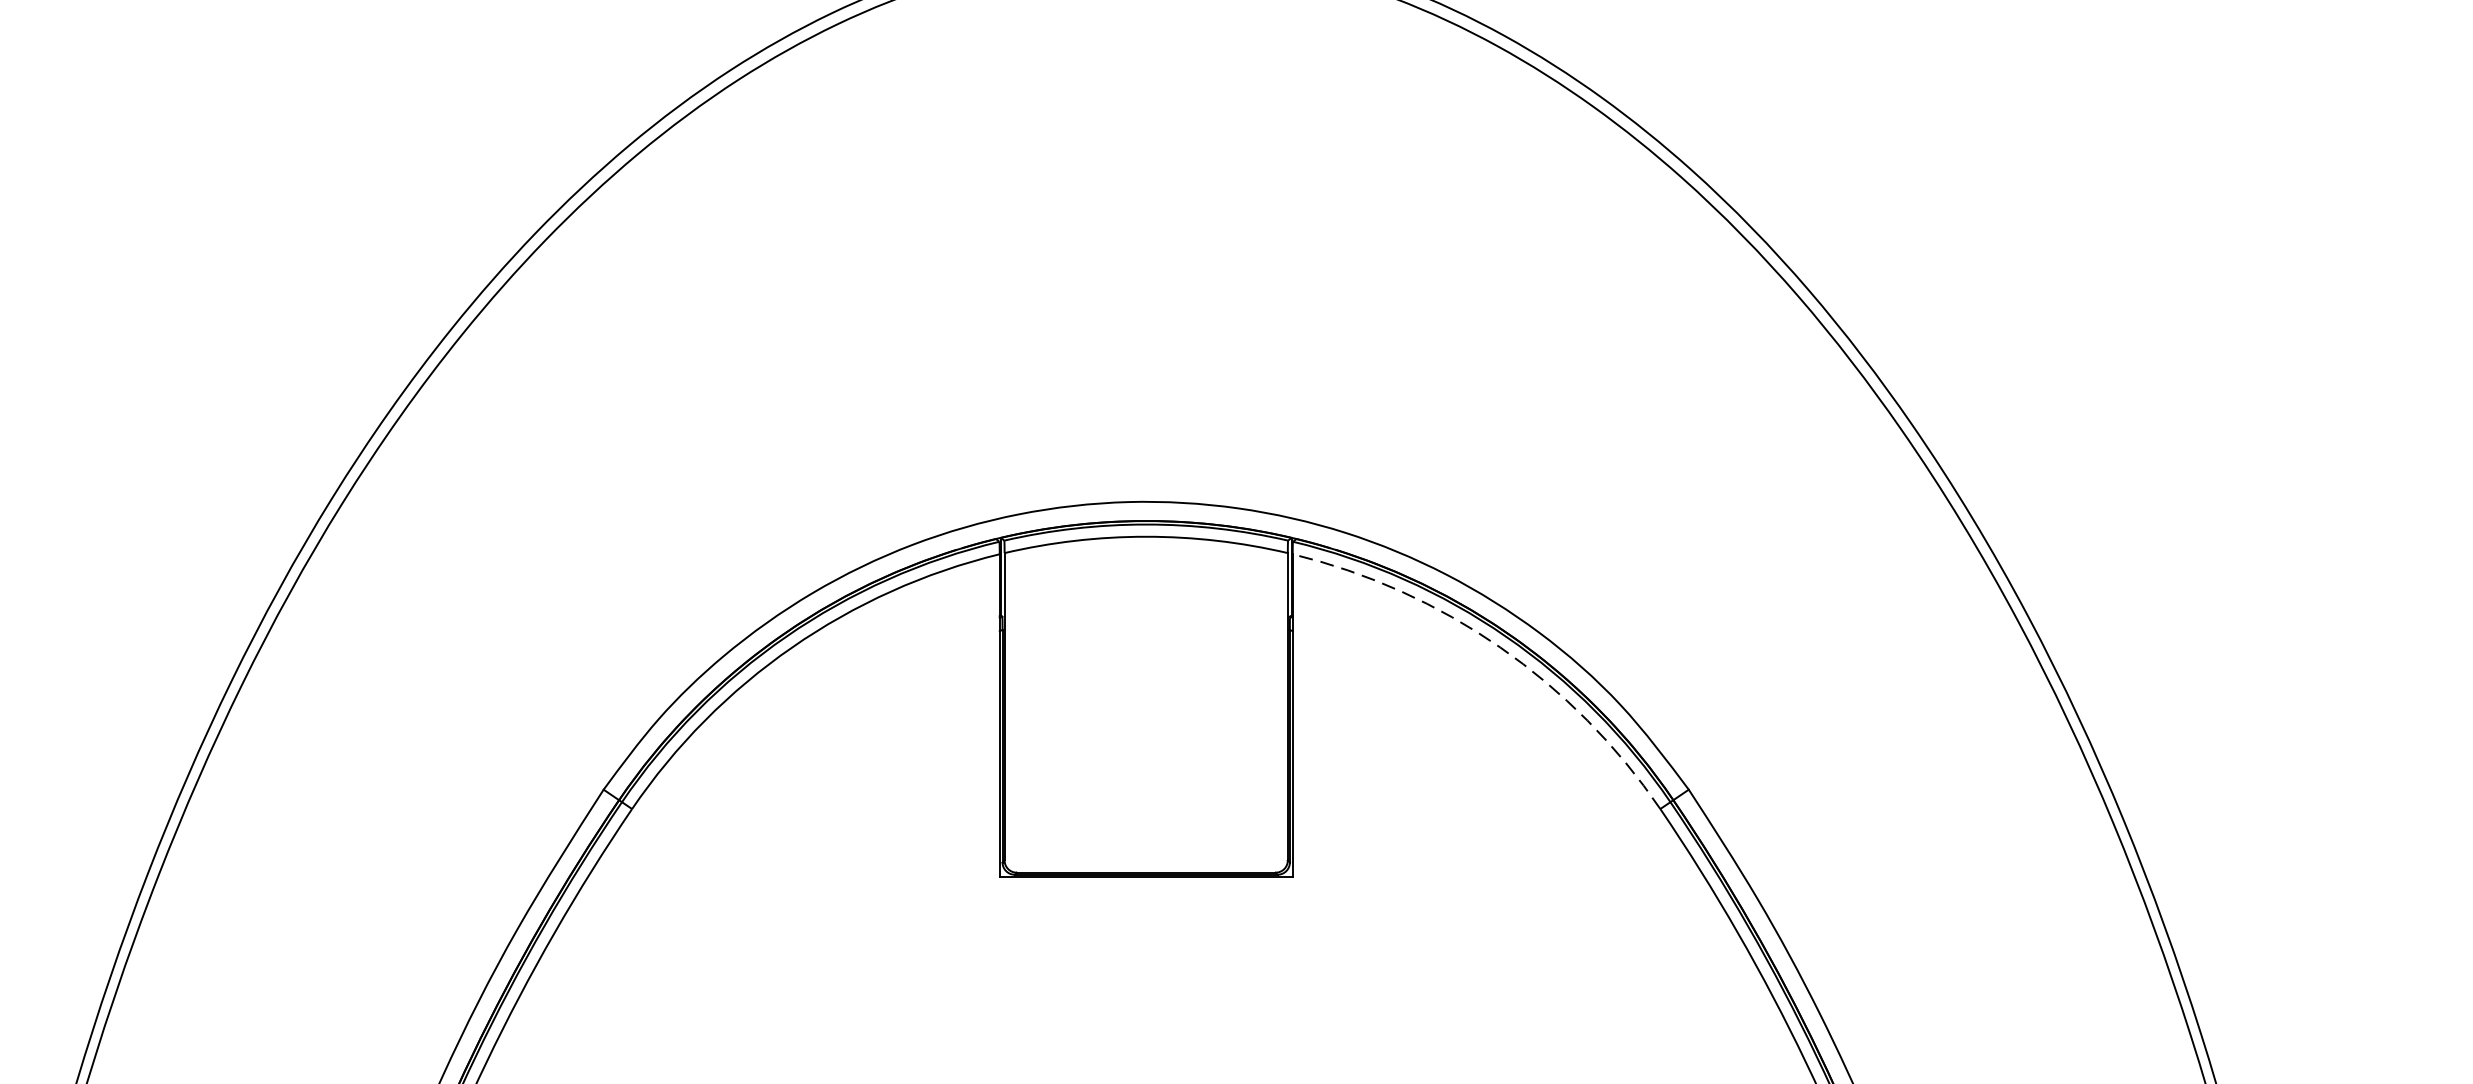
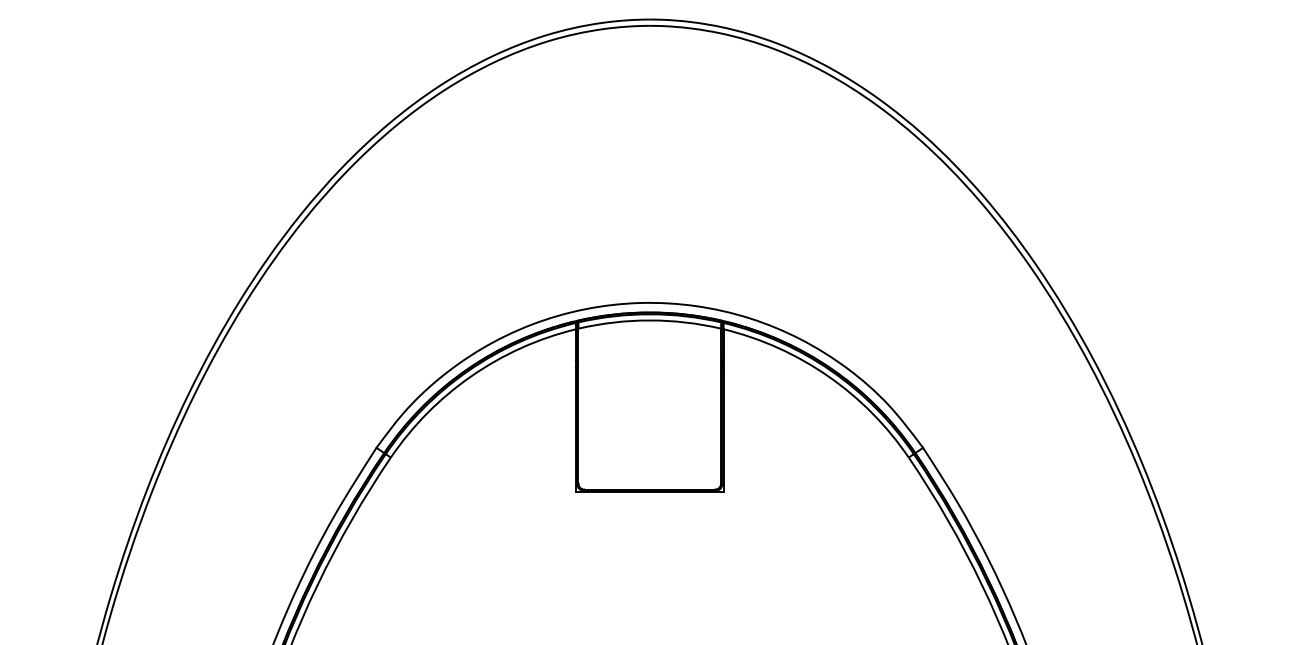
arc: (1501, 648) -> (828, 376), dashed -> solid

